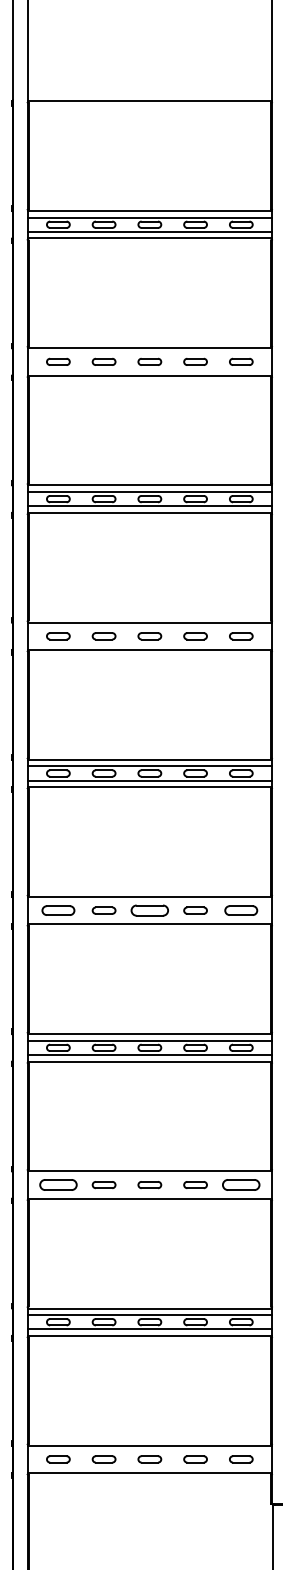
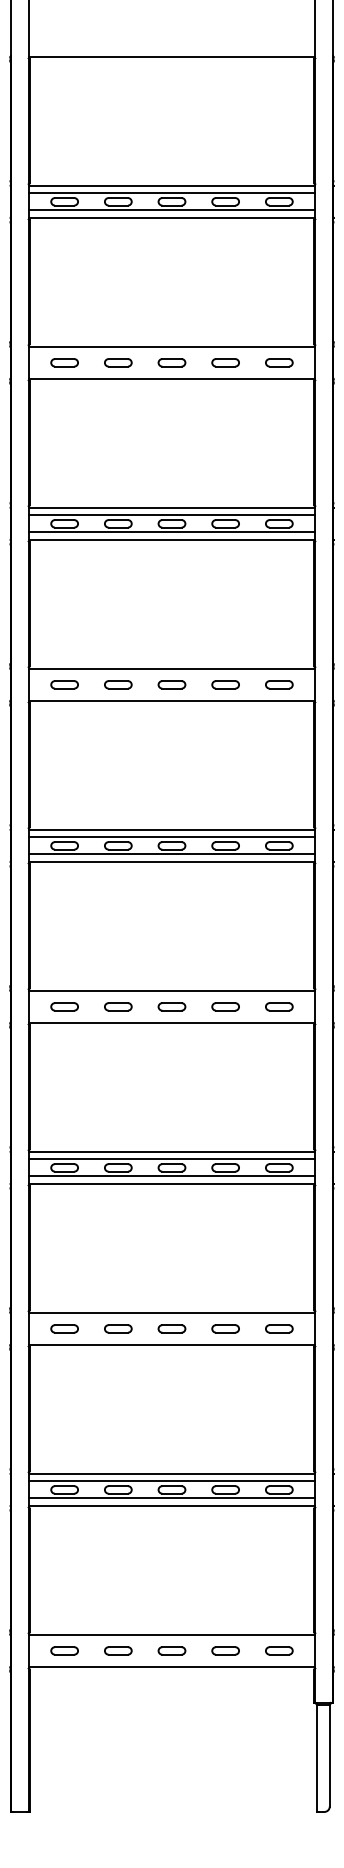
part: (58, 910) -> (64, 1006), size x0.71
part: (149, 910) -> (171, 1006), size x0.62
part: (241, 910) -> (279, 1006), size x0.71
part: (58, 1184) -> (64, 1328), size x0.62
part: (241, 1184) -> (279, 1328), size x0.62

